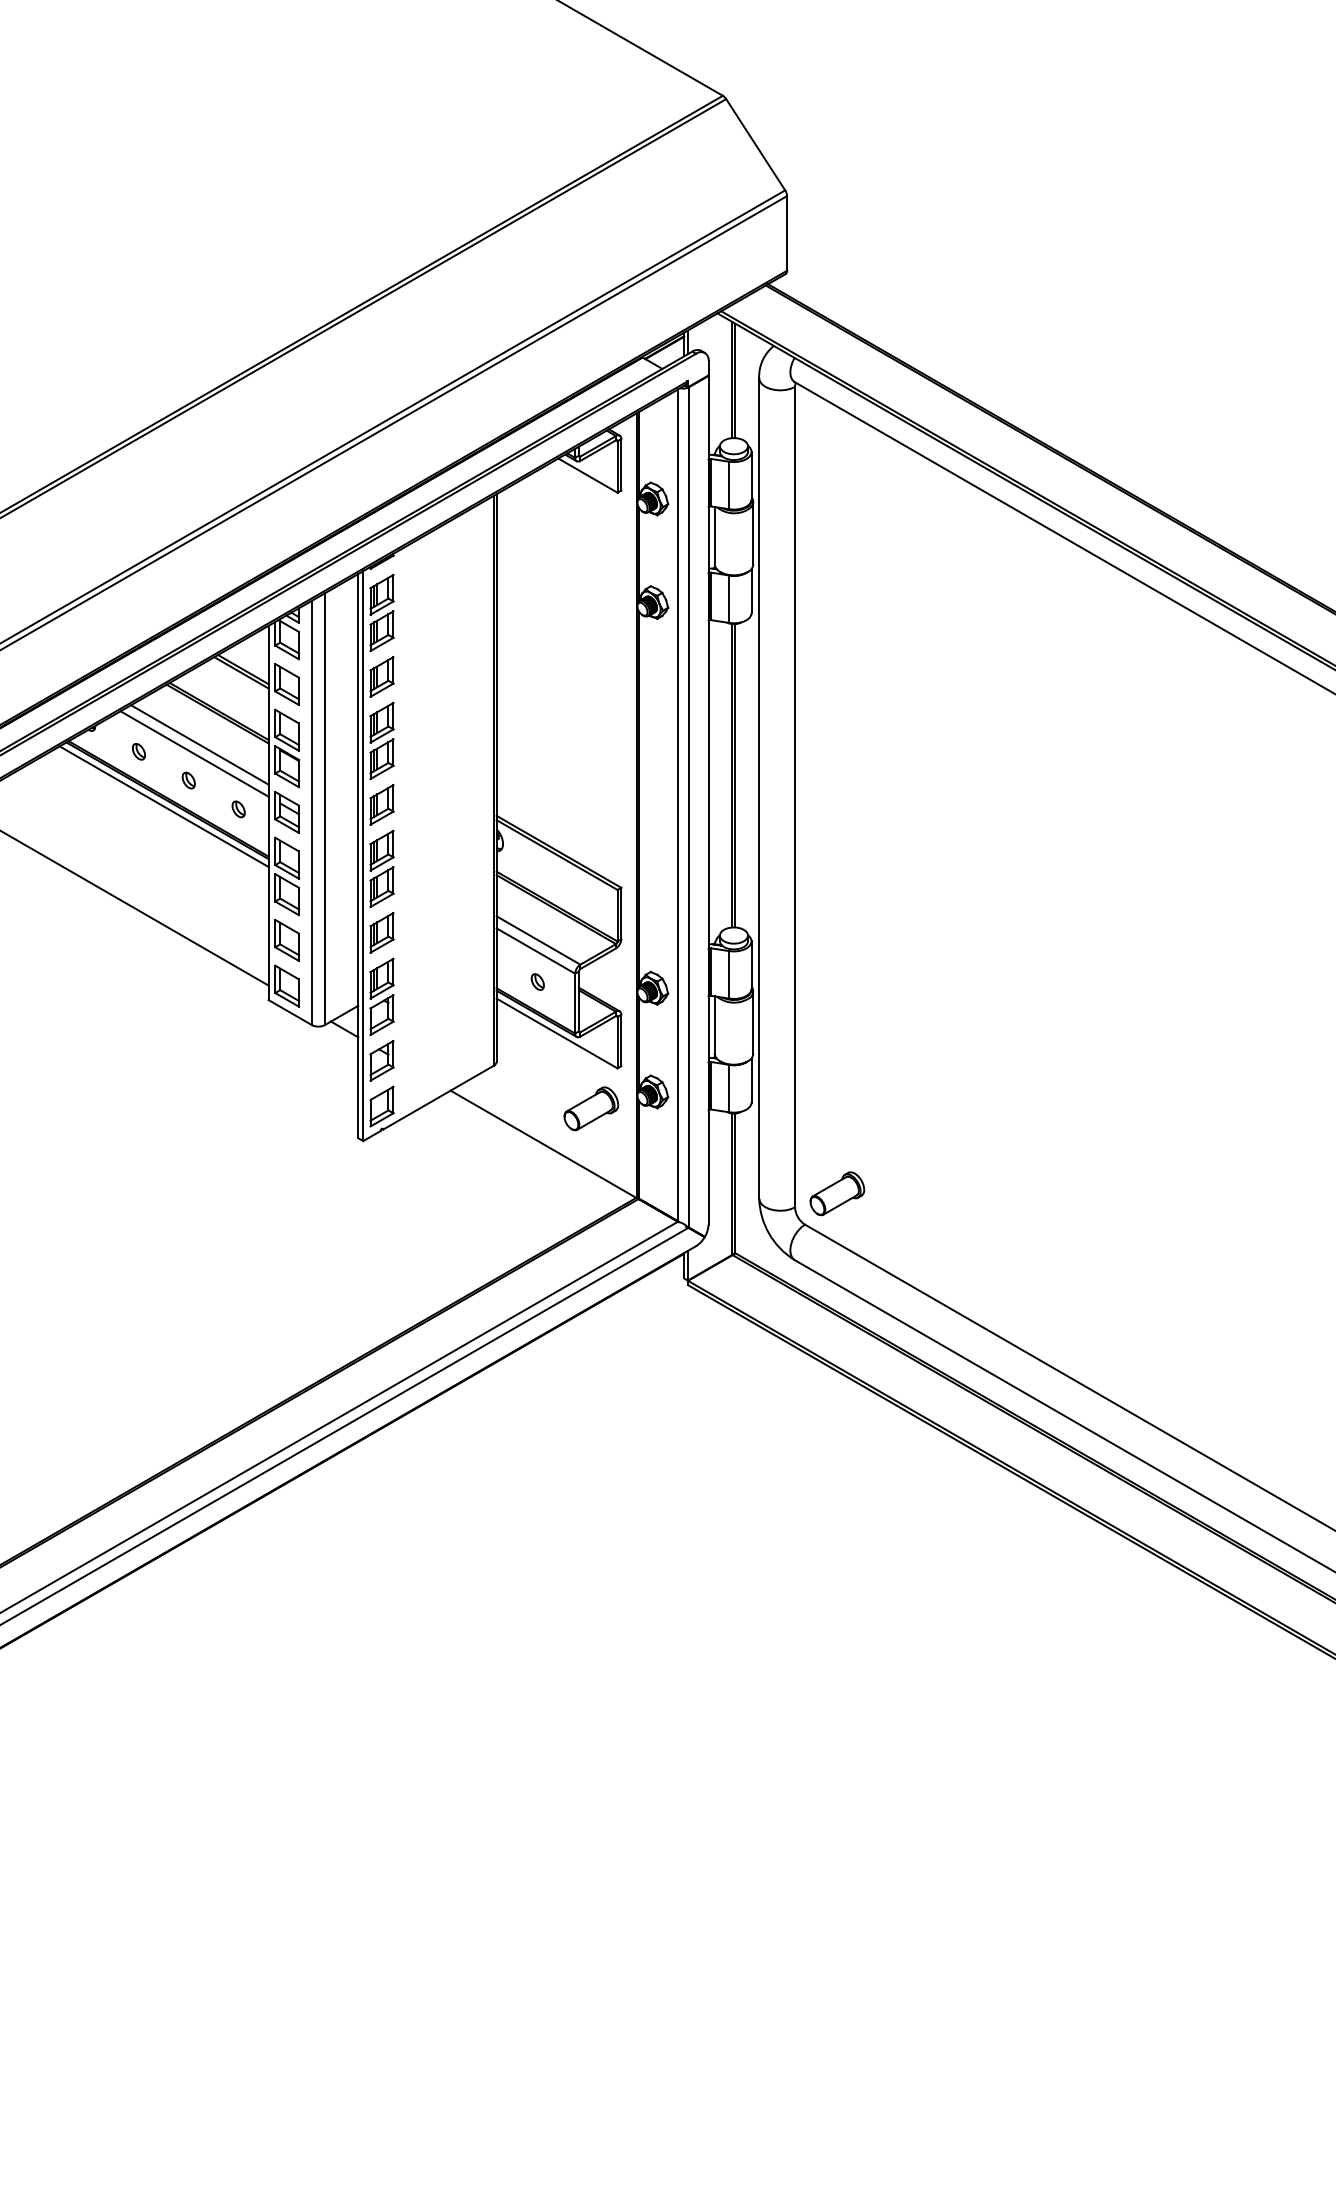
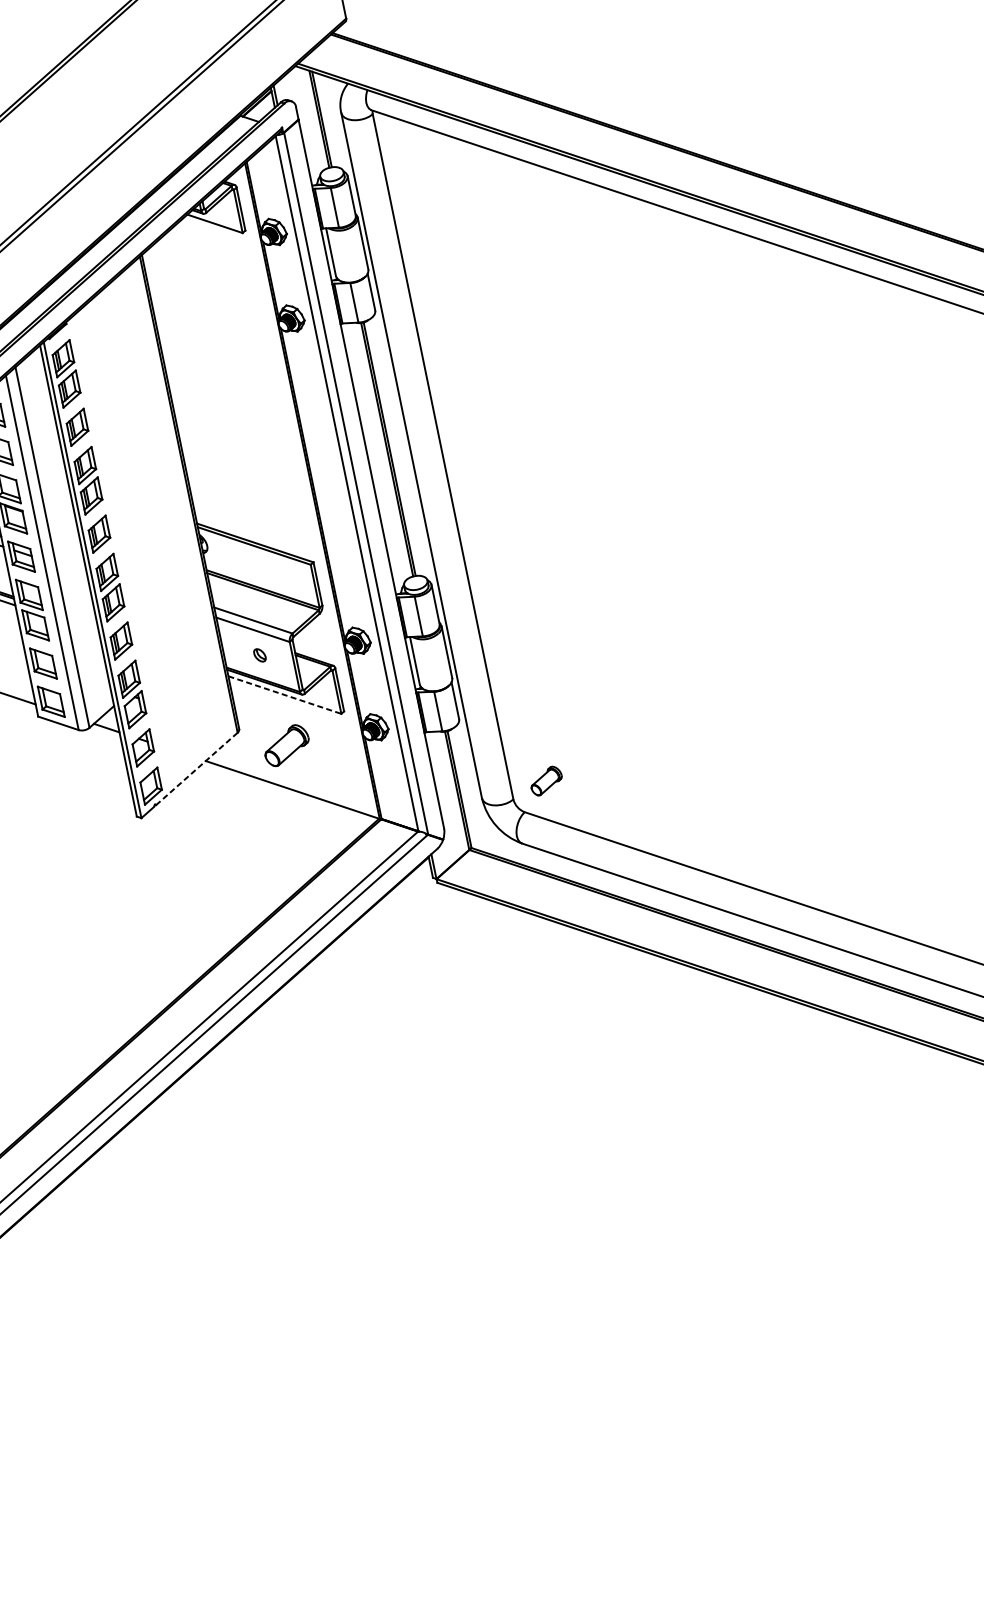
line: (557, 1033) -> (285, 694), solid -> dashed
line: (438, 1097) -> (196, 768), solid -> dashed
part: (591, 1108) -> (286, 745), moved
part: (837, 1193) -> (546, 780), size x0.7

